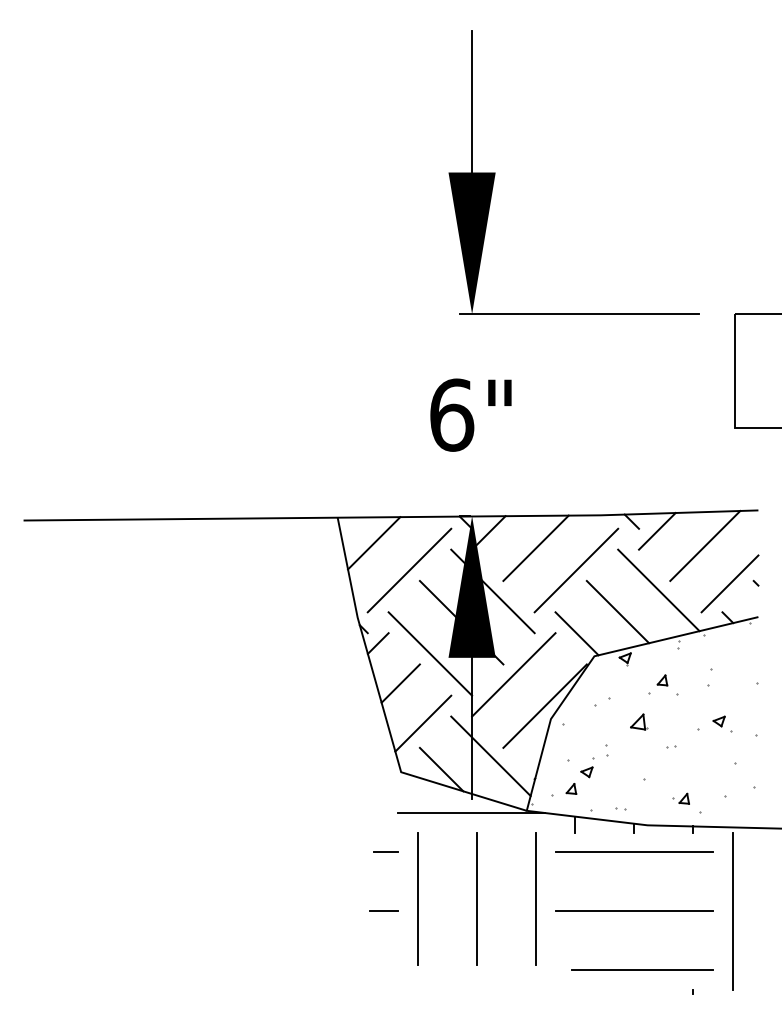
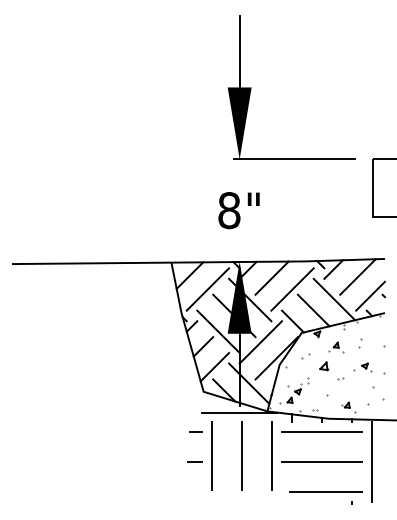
text: (452, 414) -> (229, 210), 6" -> 8"

